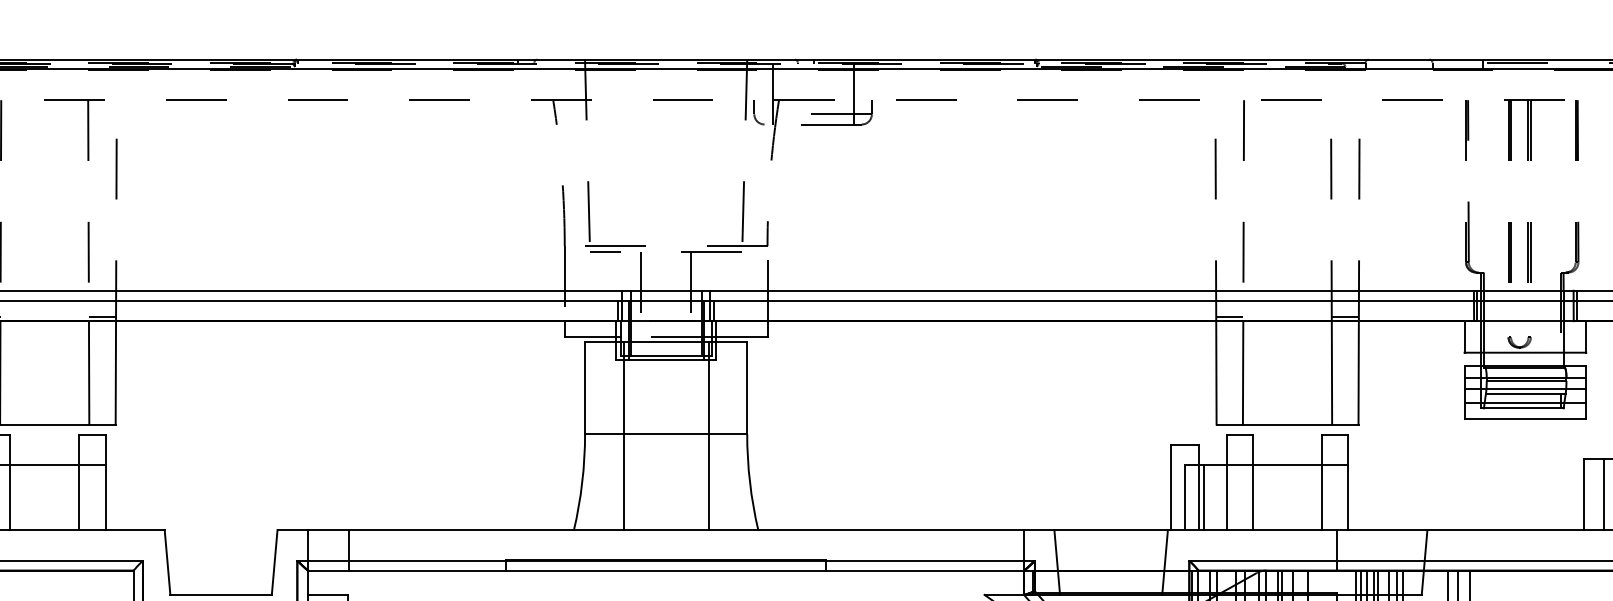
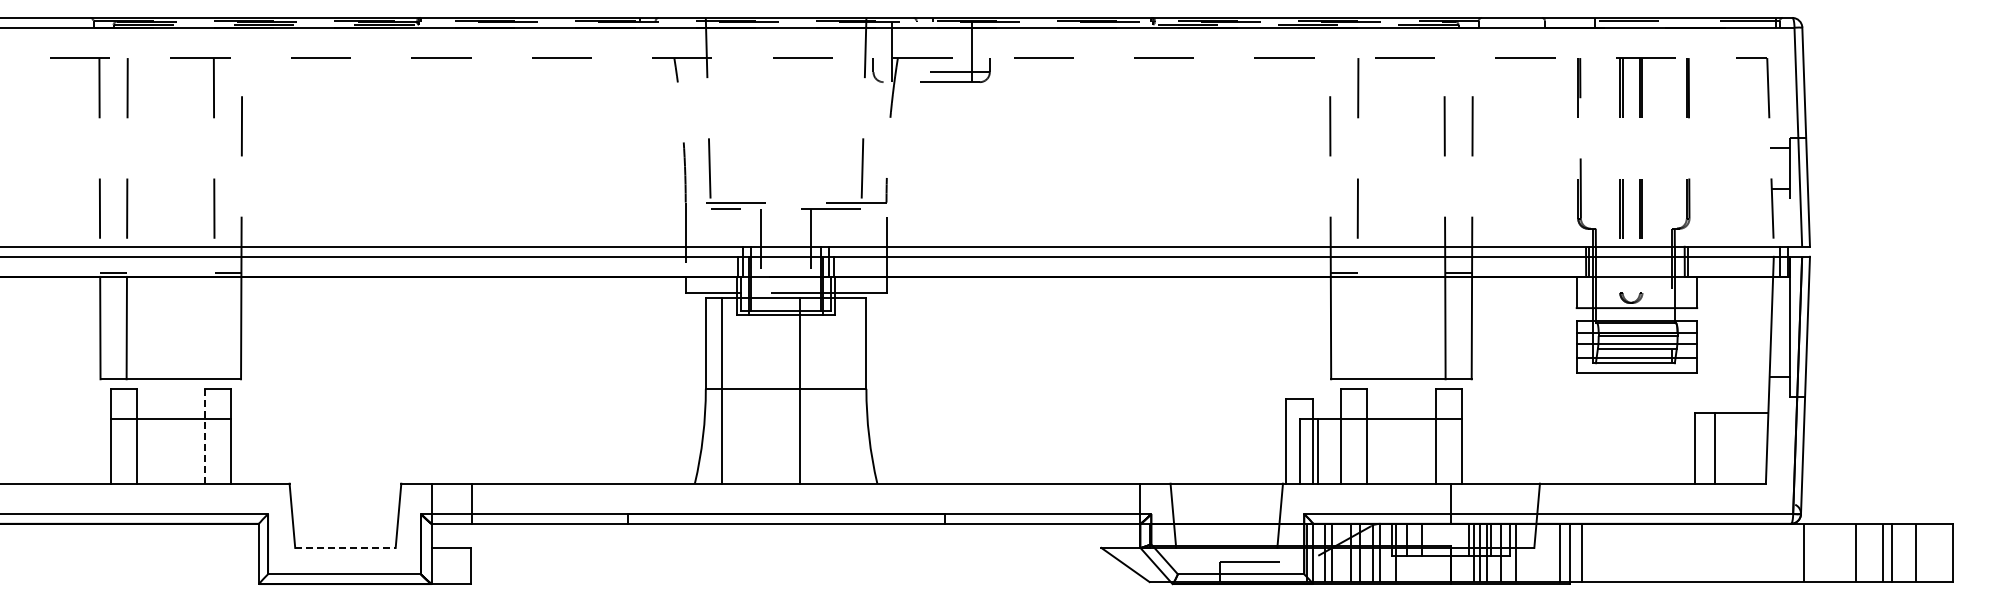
line: (88, 372) -> (214, 327), removed
line: (1243, 372) -> (1357, 327), removed
line: (623, 435) -> (721, 390), moved
line: (708, 435) -> (800, 390), moved
line: (78, 483) -> (204, 437), solid -> dashed
line: (221, 594) -> (345, 547), solid -> dashed

